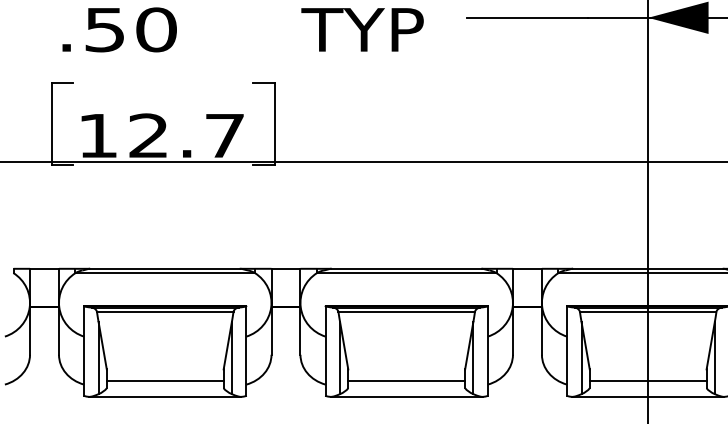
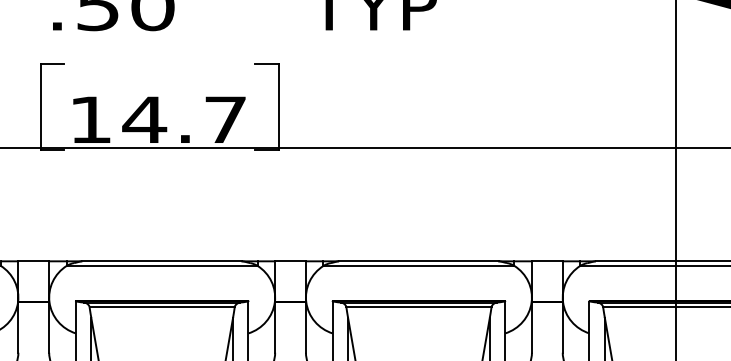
text: (148, 135) -> (144, 119), 12.7 -> 14.7

